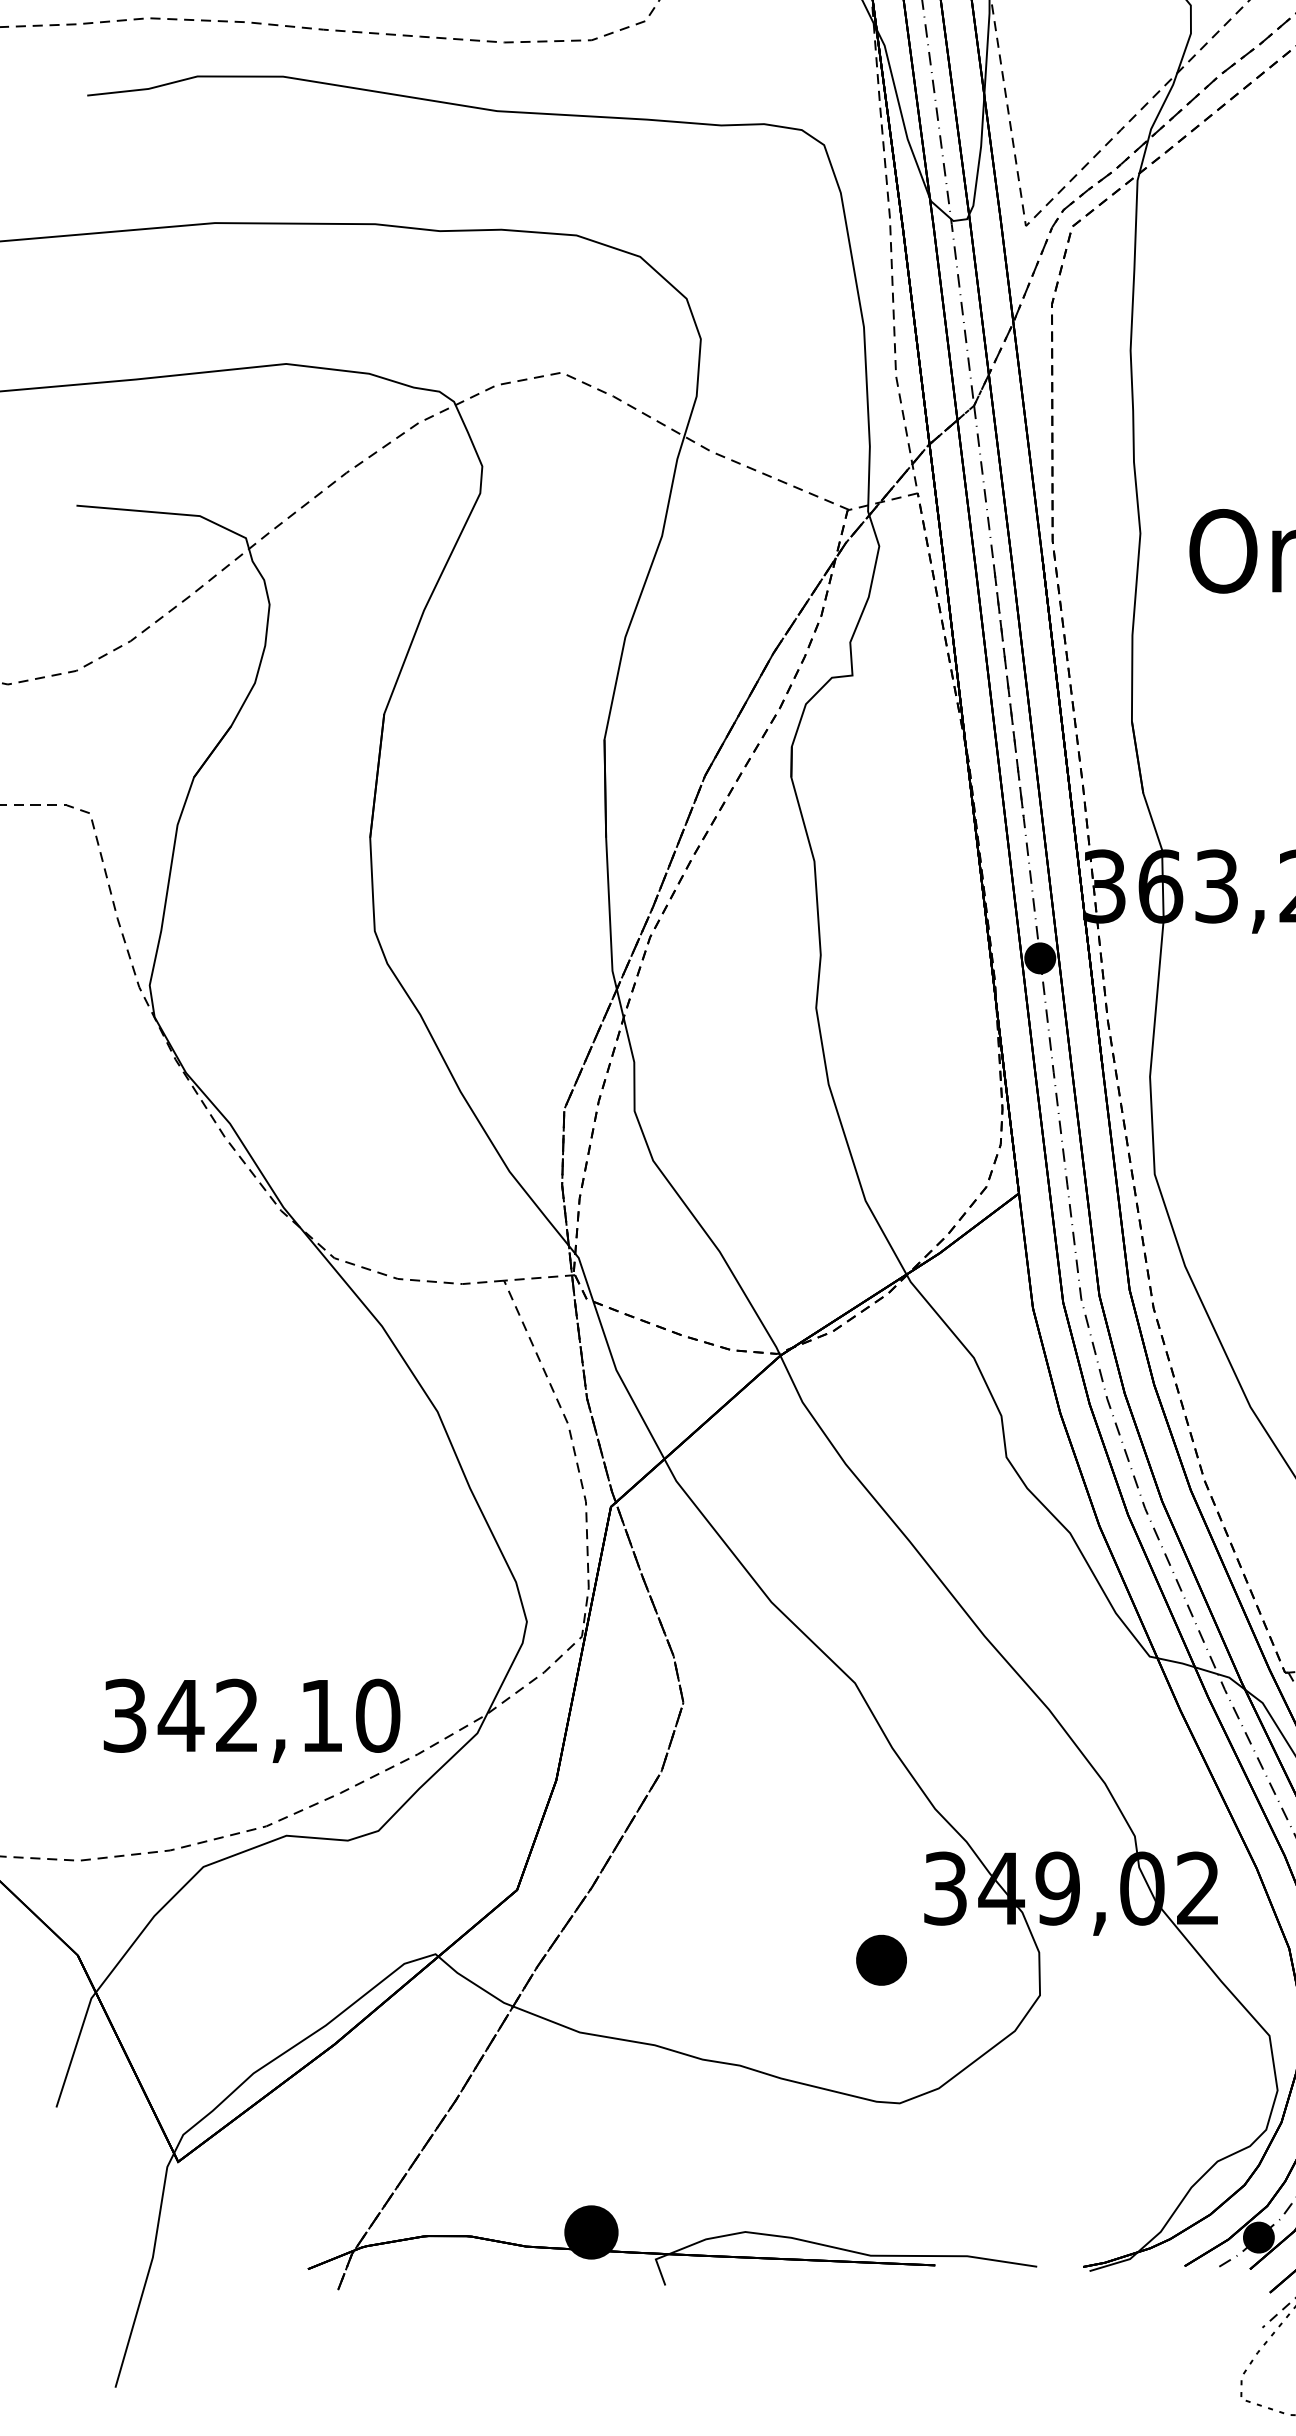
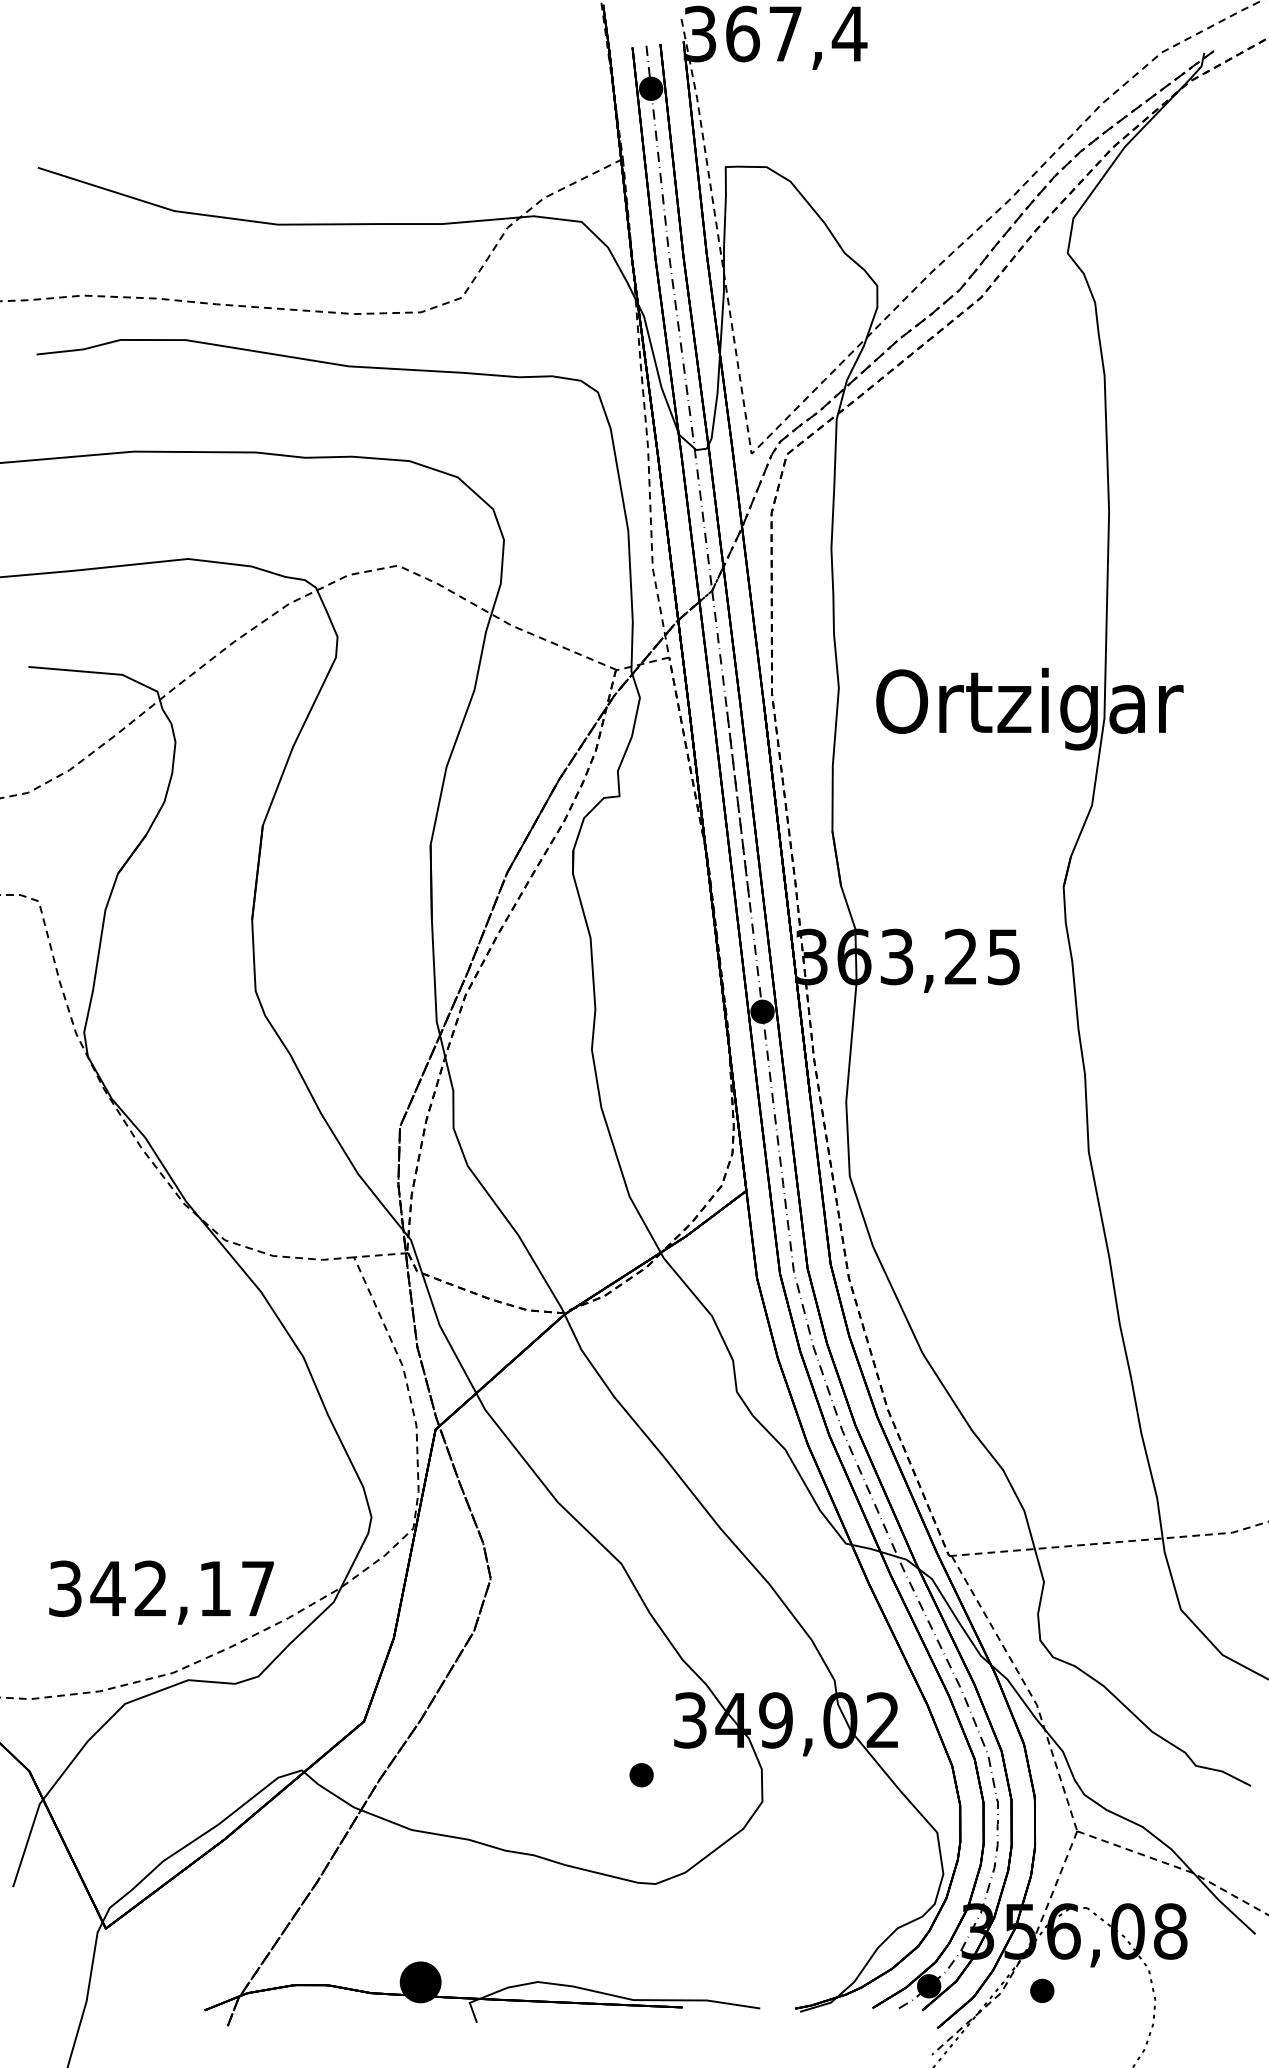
text: (378, 1715) -> (258, 1588), 342,10 -> 342,17
part: (881, 1960) -> (641, 1775), size x0.62

